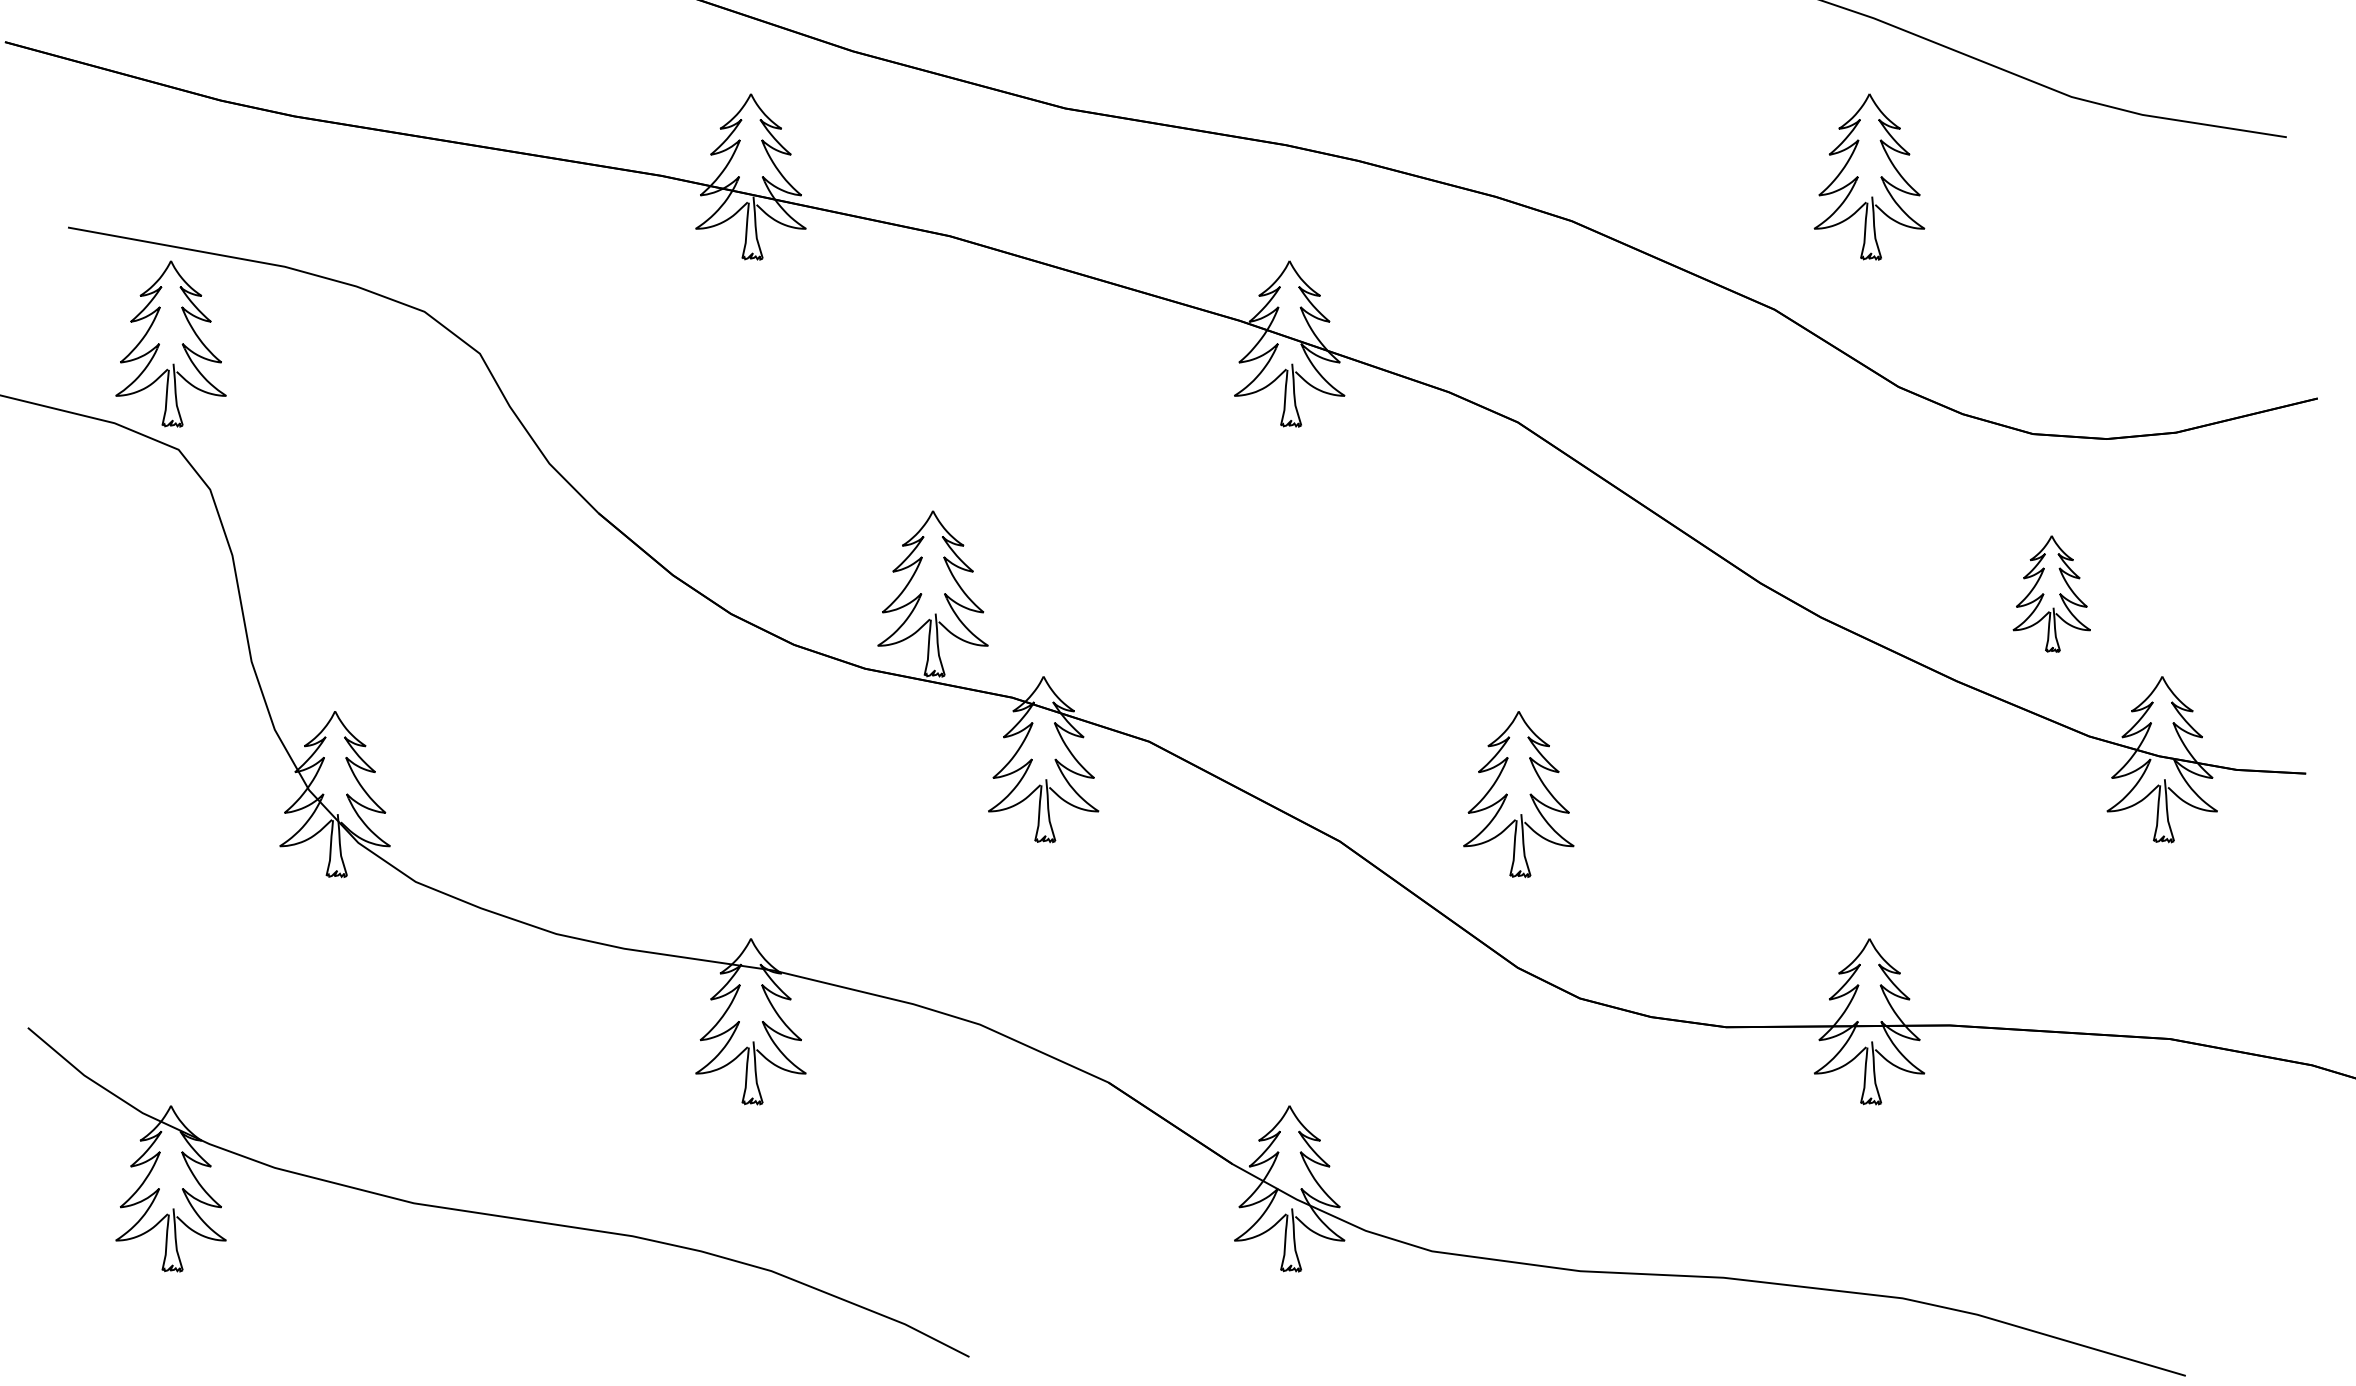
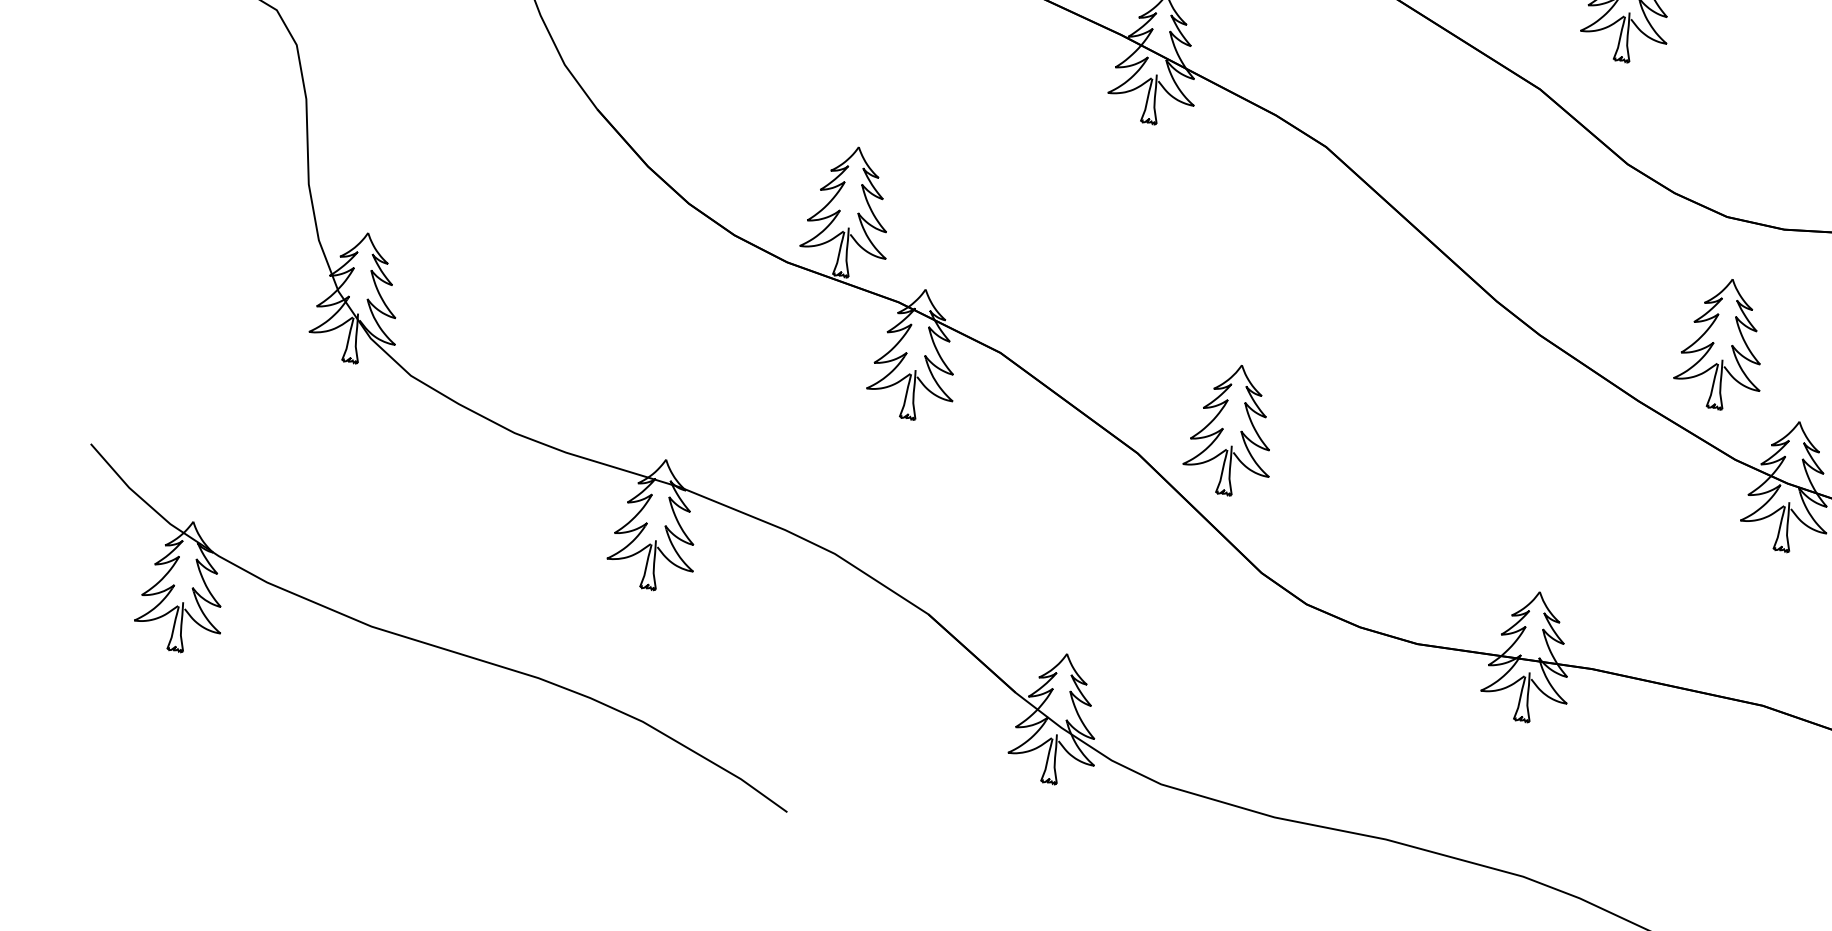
part: (2051, 593) -> (1722, 343), size x1.43
part: (1518, 794) -> (1231, 430), moved

